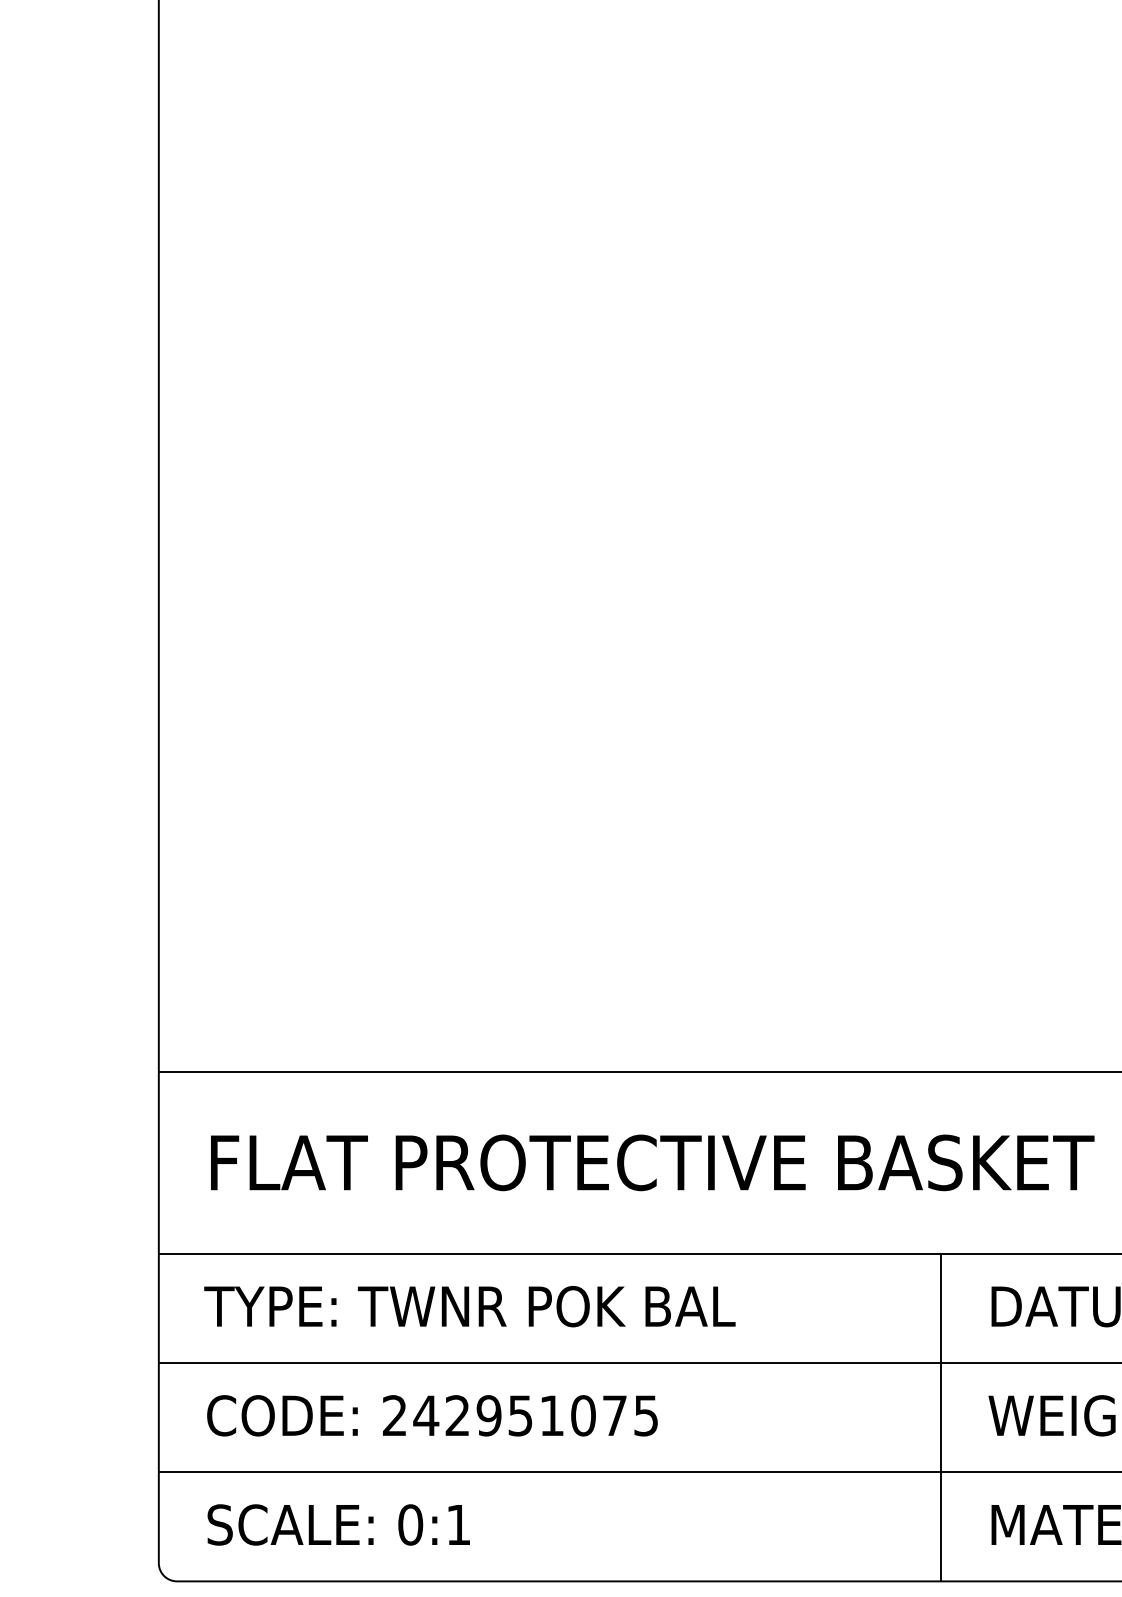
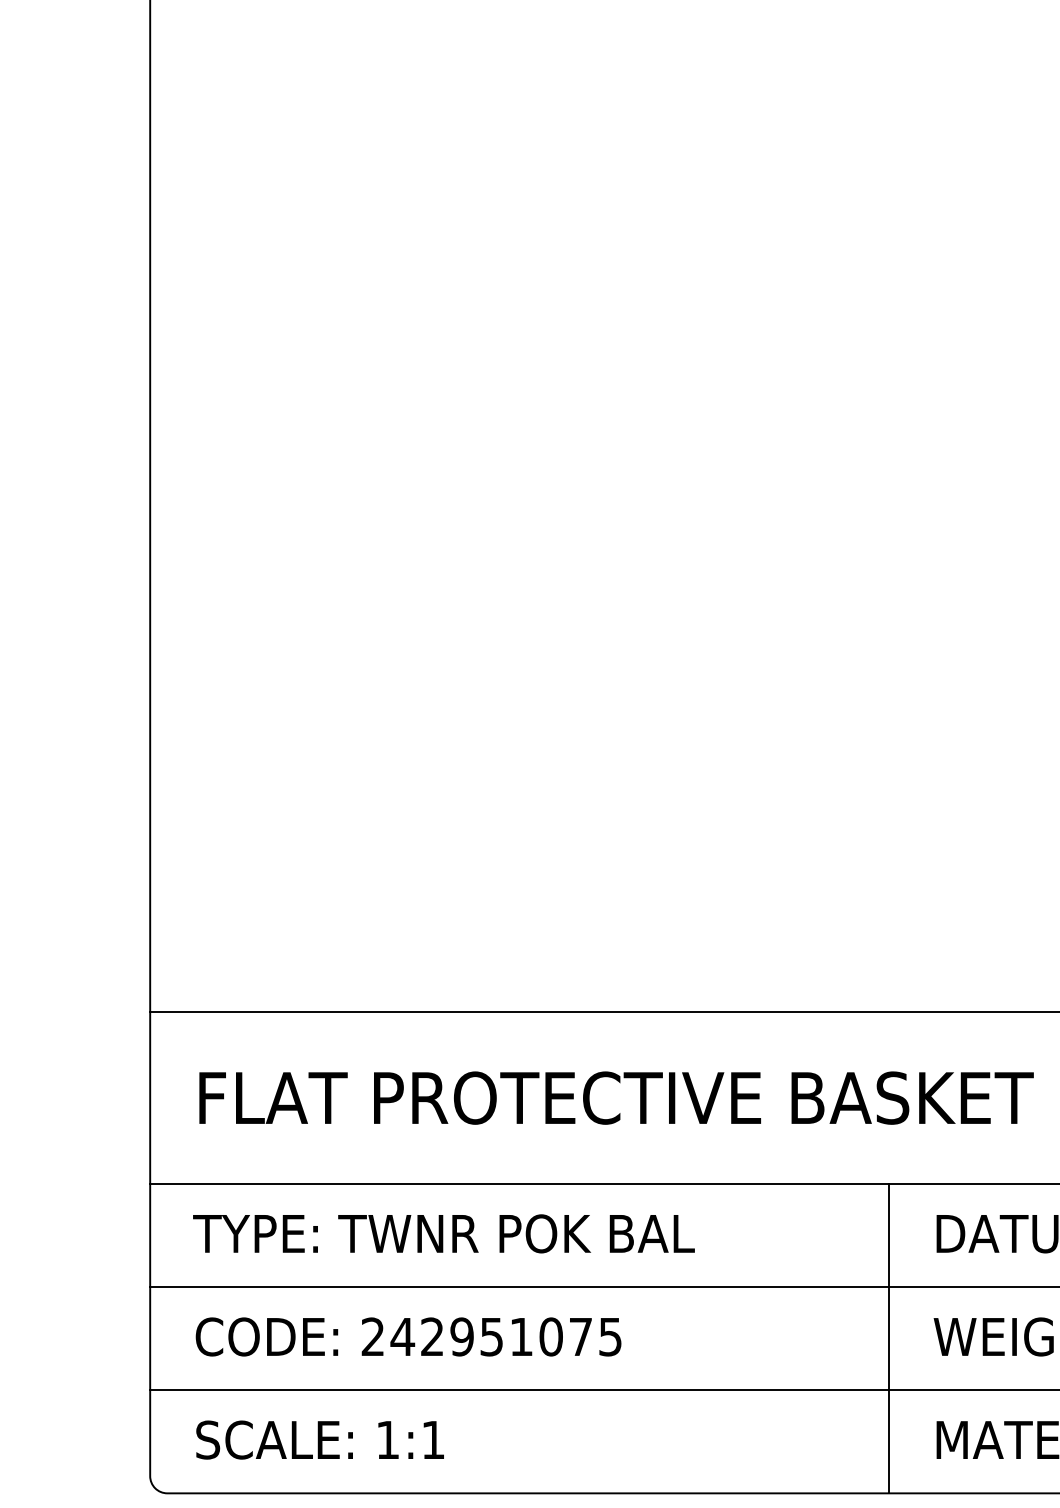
text: (410, 1524) -> (387, 1439), 0:1 -> 1:1

